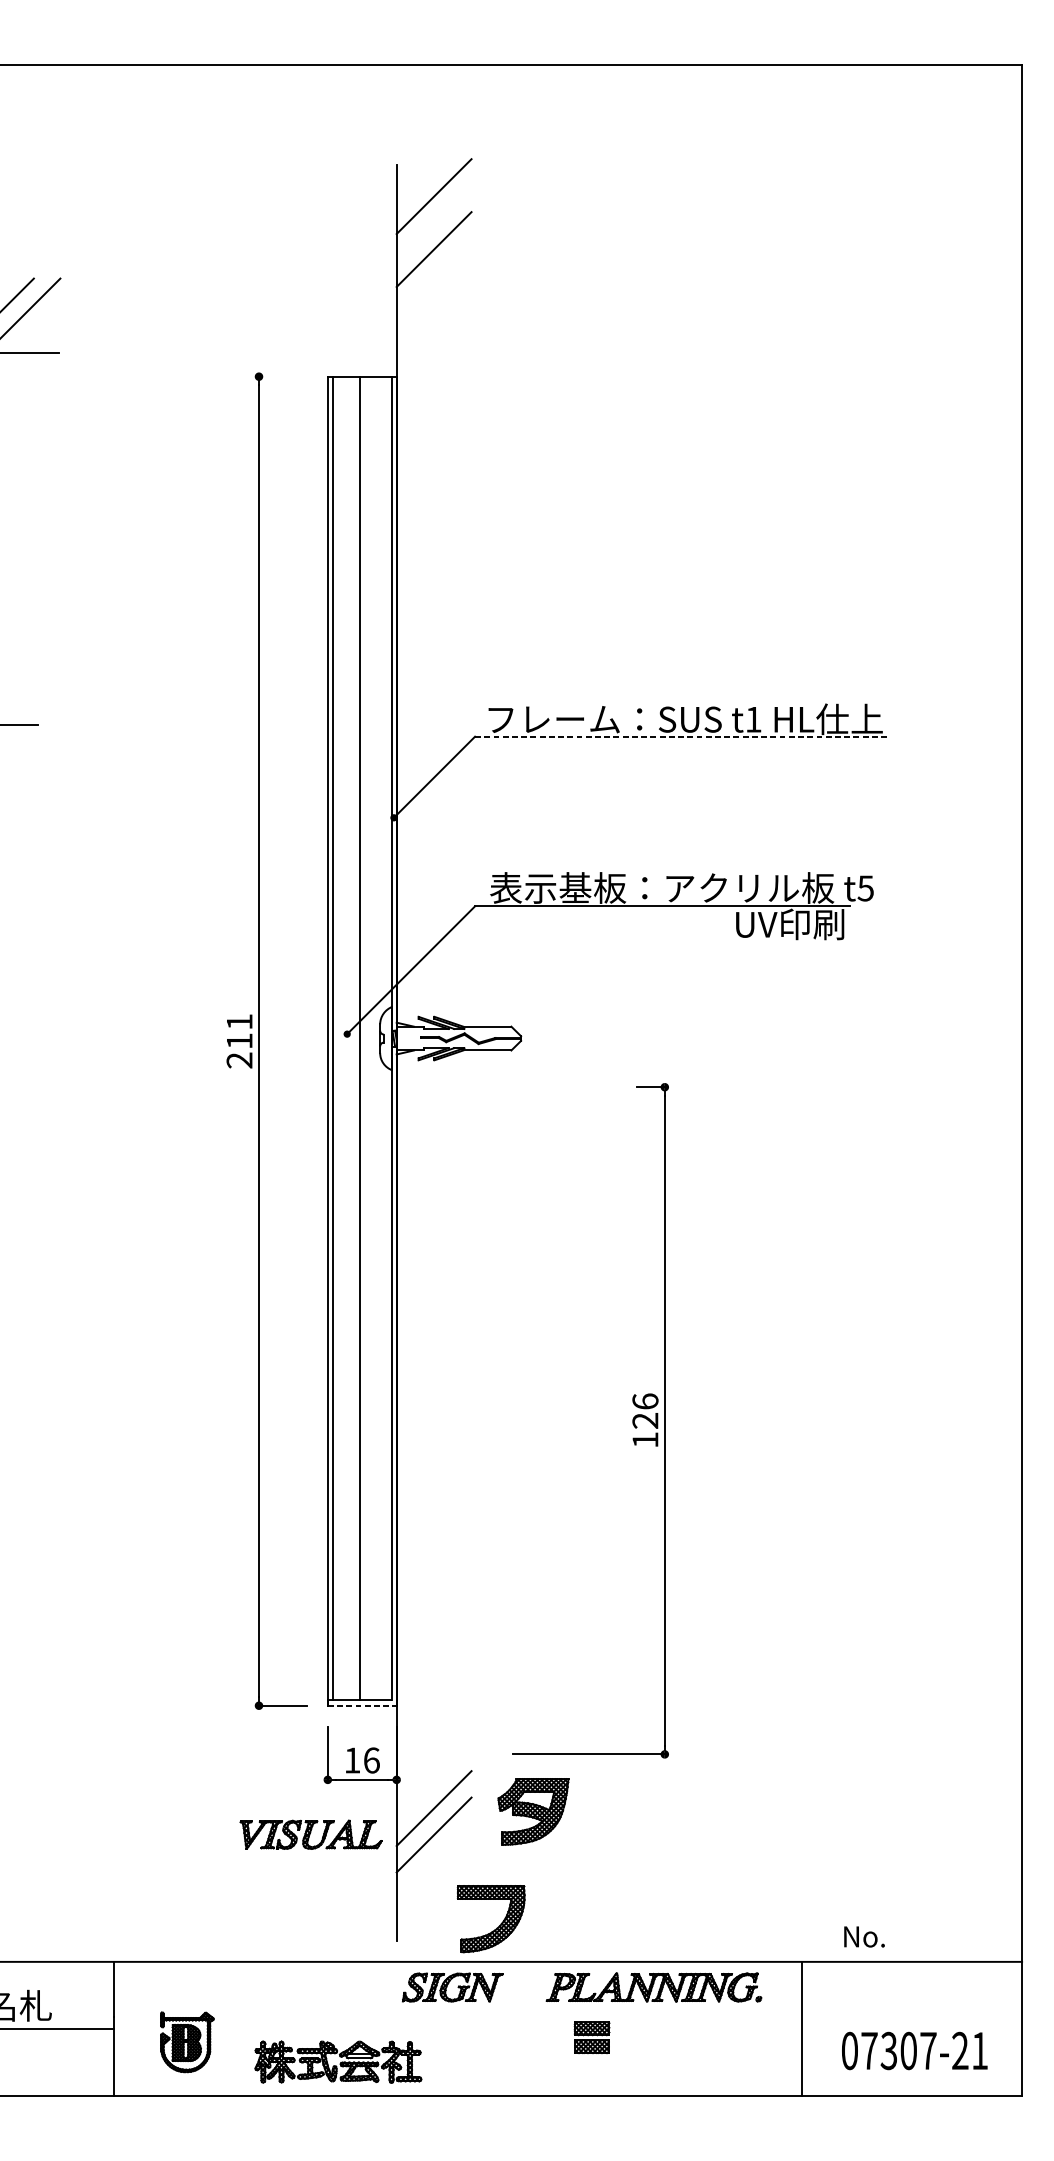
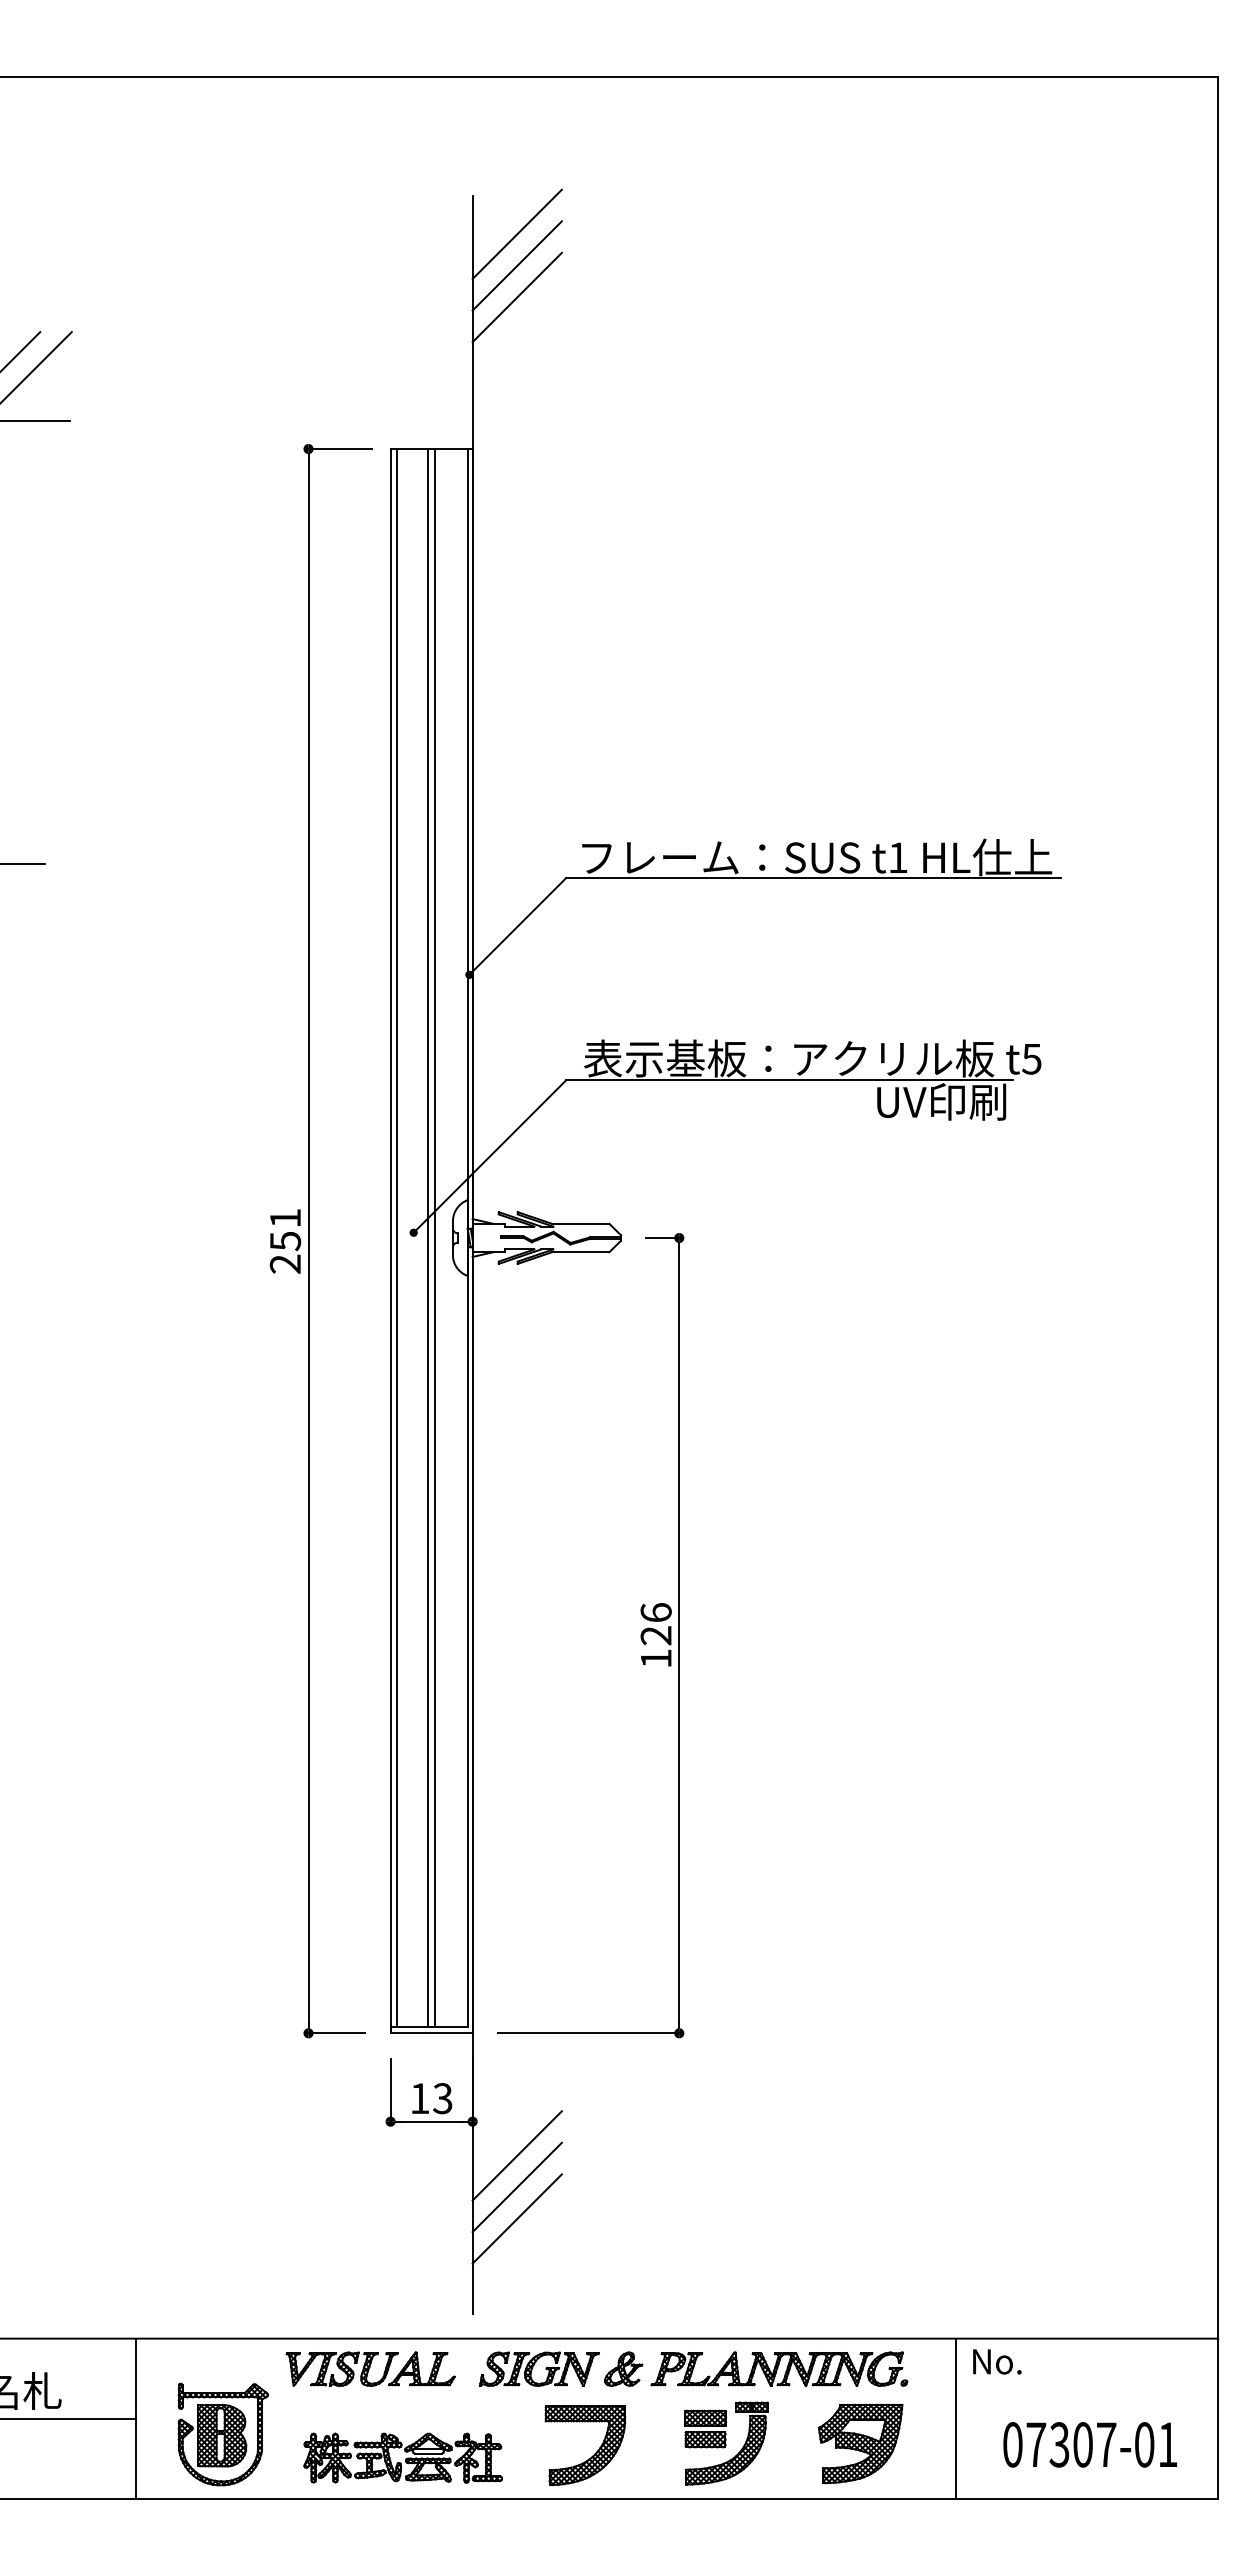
line: (433, 222) -> (516, 265), added
line: (284, 377) -> (339, 449), added
line: (682, 736) -> (813, 878), dashed -> solid
line: (364, 1038) -> (434, 1238), added
text: (239, 1041) -> (285, 1241), 211 -> 251
part: (632, 1420) -> (640, 1635), moved
line: (362, 1705) -> (432, 2033), dashed -> solid
text: (371, 1760) -> (442, 2098), 16 -> 13
part: (533, 1811) -> (860, 2443), moved
part: (310, 1834) -> (370, 2368), moved
line: (433, 1861) -> (516, 2218), added
part: (498, 1925) -> (594, 2453), moved
text: (864, 1936) -> (997, 2361), moved
part: (523, 1986) -> (623, 2368), added
part: (186, 2042) -> (222, 2434), size x1.43
text: (960, 2050) -> (1144, 2444), 07307-21 -> 07307-01
part: (618, 2058) -> (737, 2453), added

